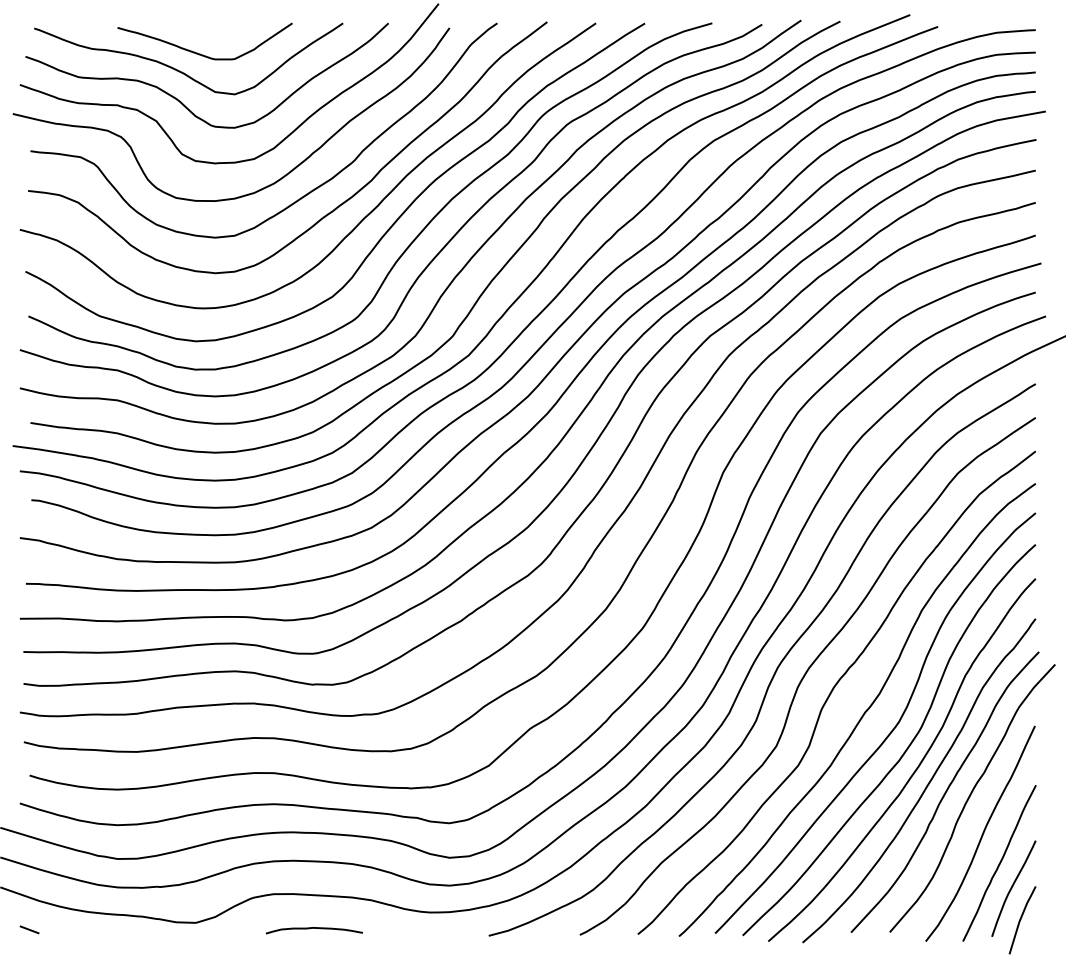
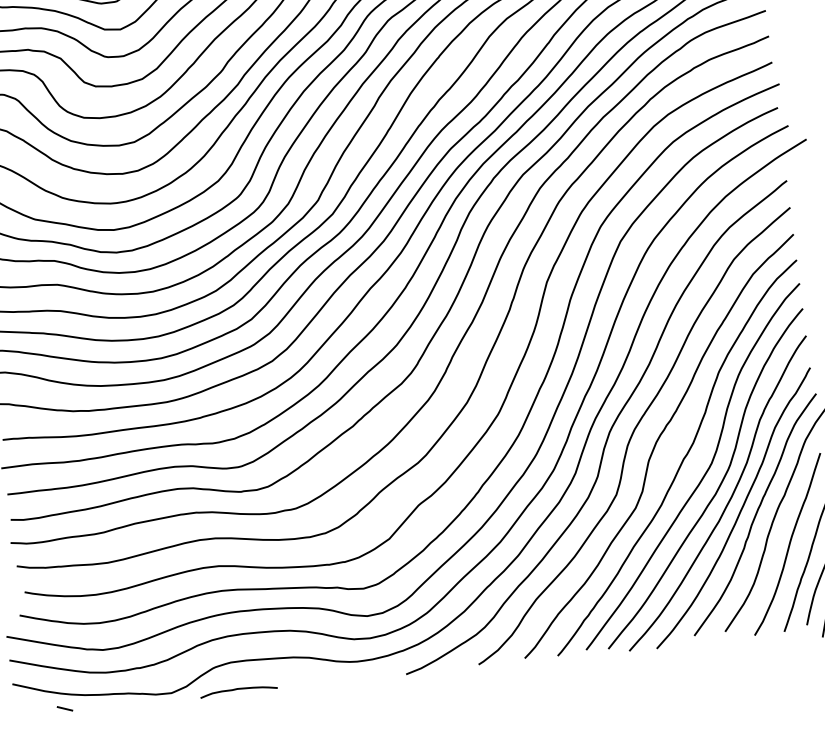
curve: (314, 928) -> (238, 689), moved
line: (29, 929) -> (64, 708), moved

